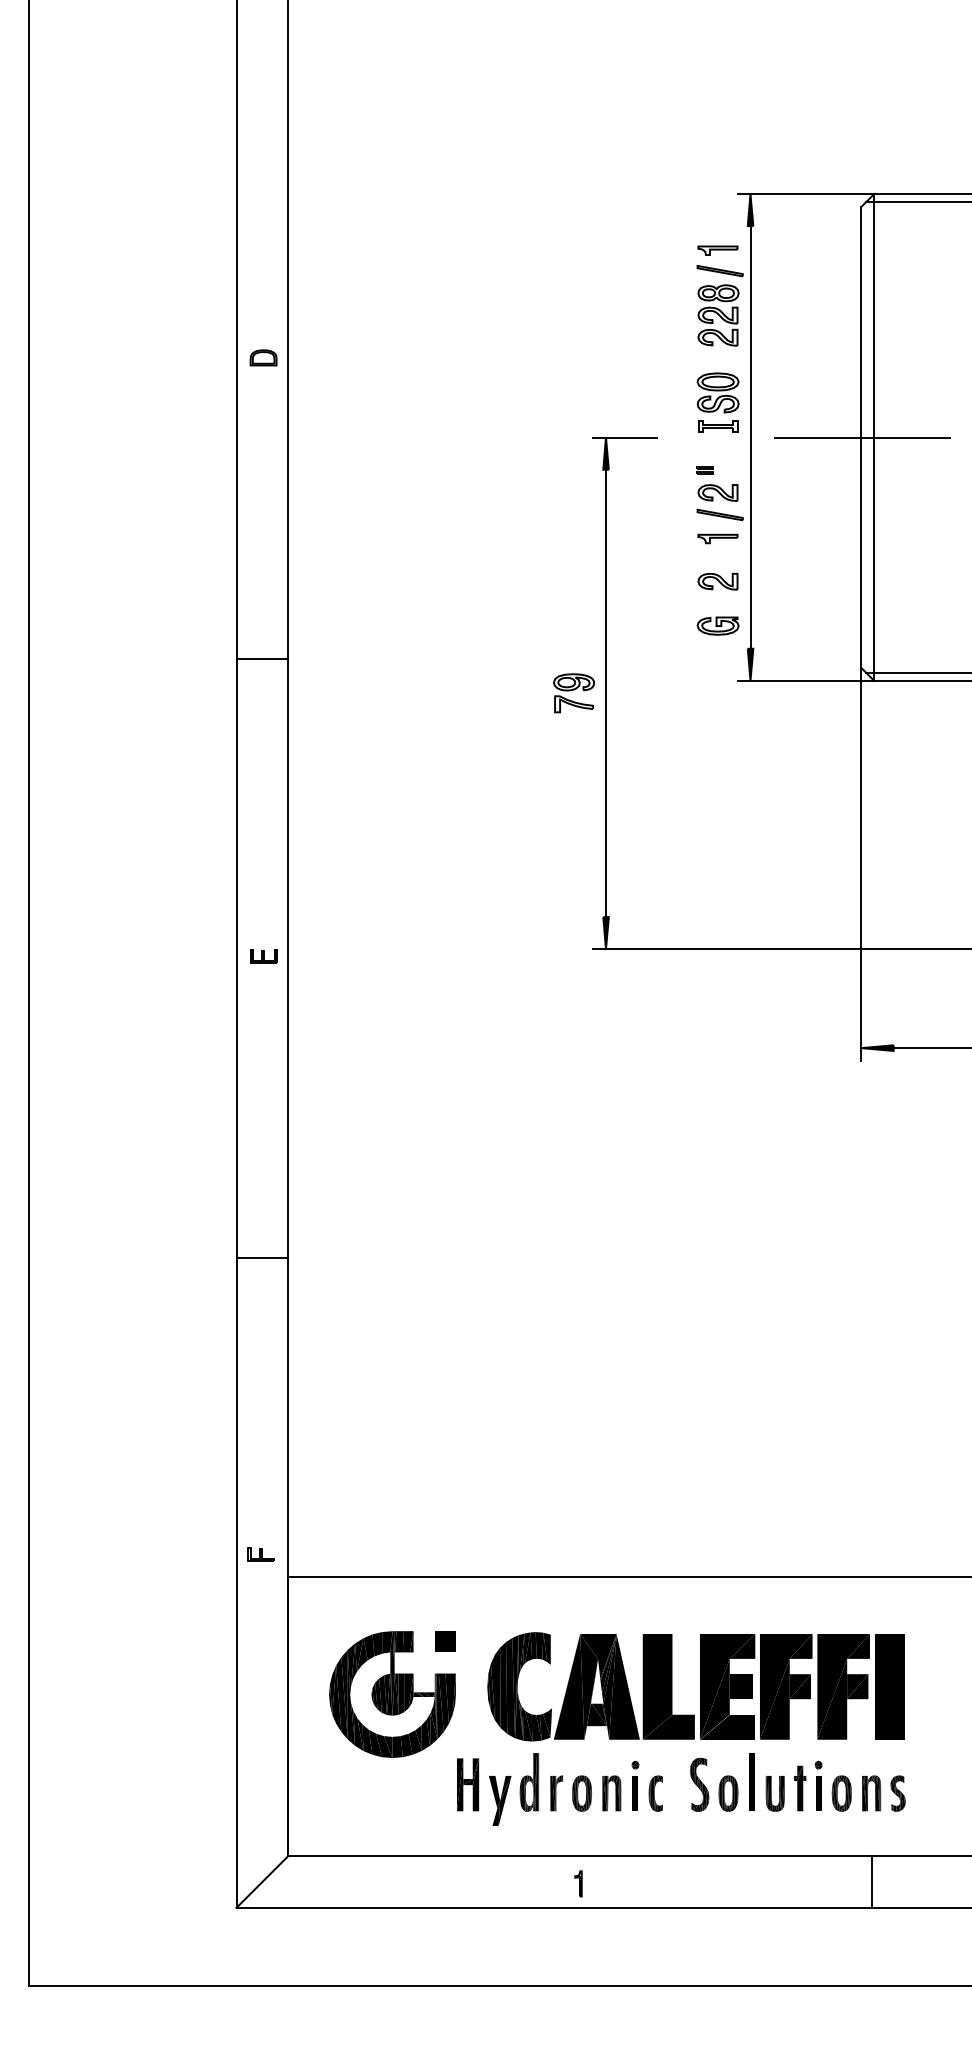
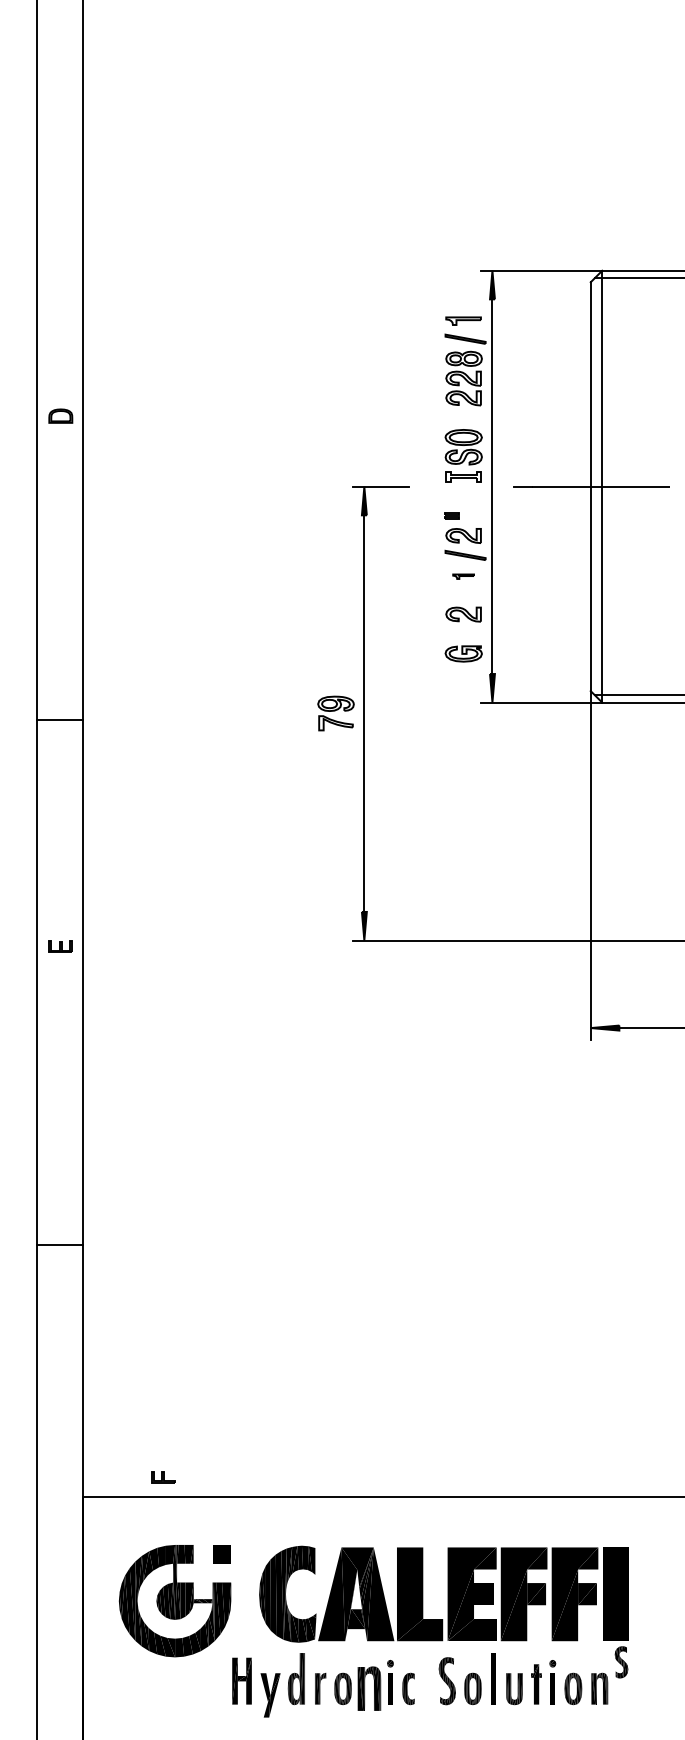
part: (717, 538) -> (463, 576), size x0.6
line: (262, 659) -> (59, 719), moved
line: (262, 1257) -> (59, 1244), moved
part: (260, 1554) -> (162, 1476), moved
part: (611, 1793) -> (369, 1688), size x1.4
part: (897, 1793) -> (620, 1662), moved

